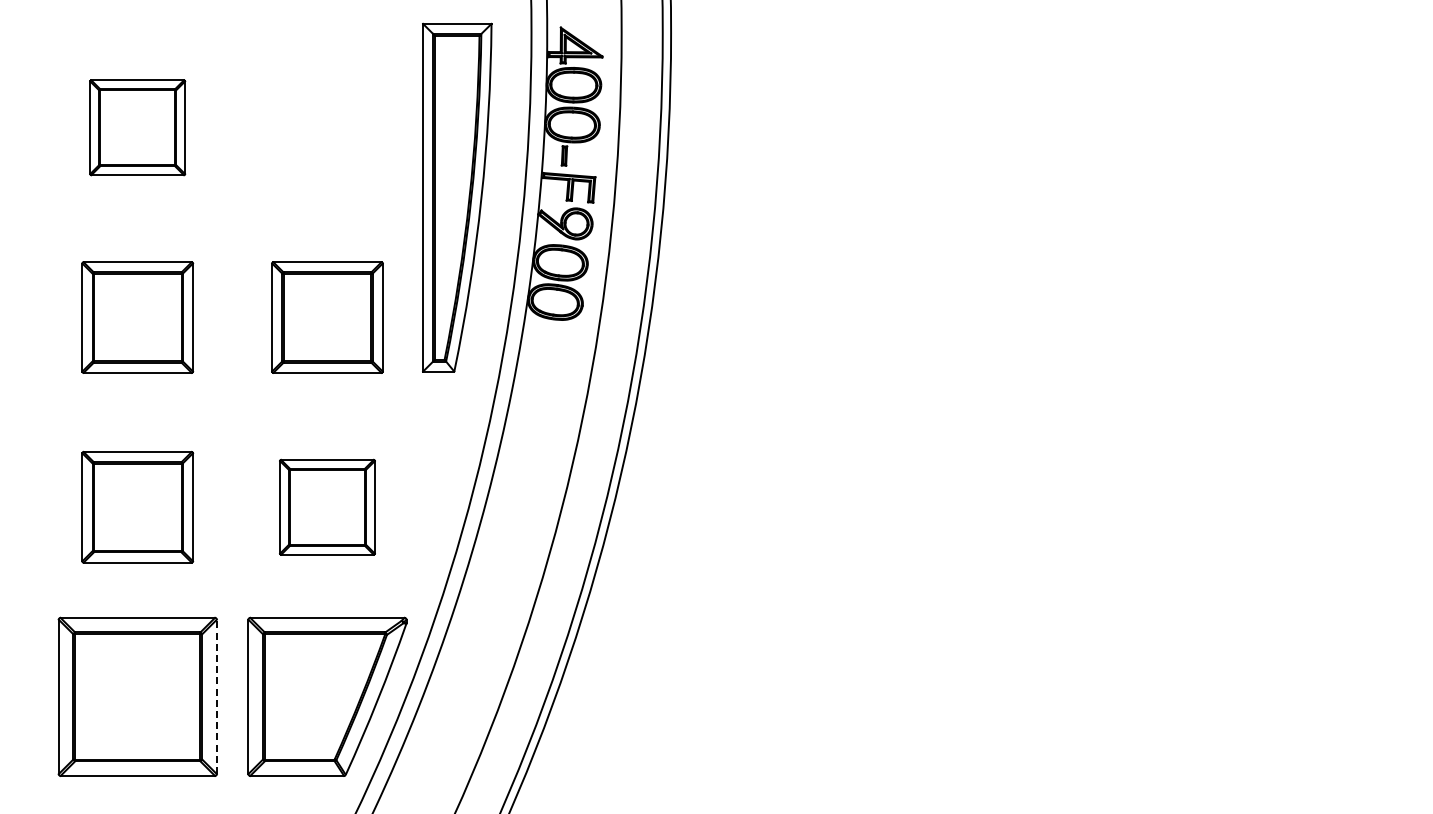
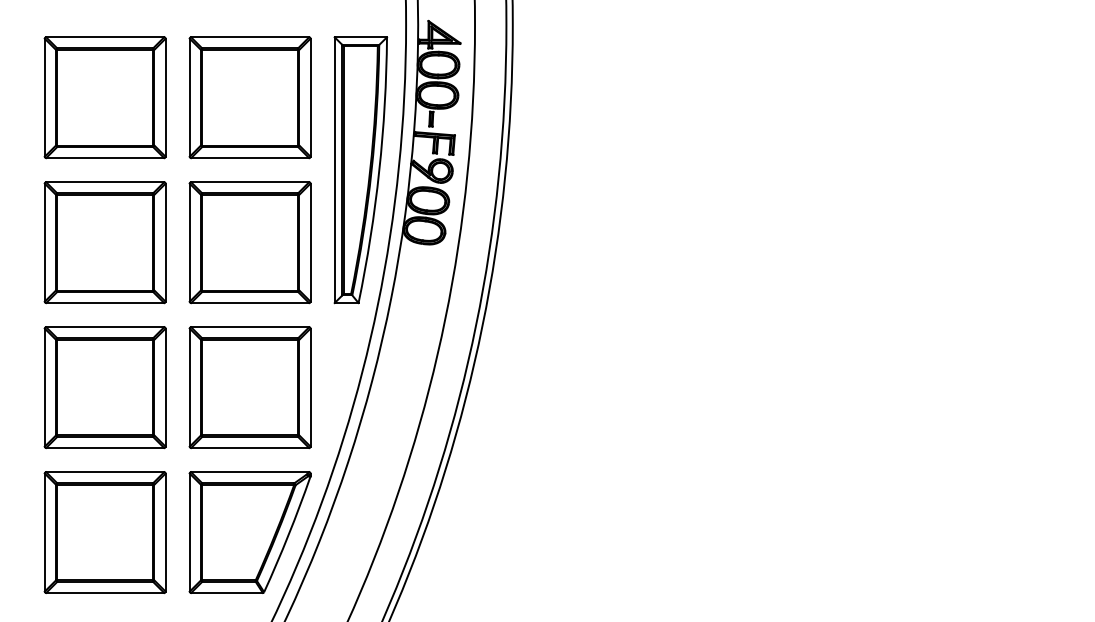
part: (137, 127) -> (104, 97), size x1.67
part: (327, 127) -> (250, 97), added
part: (457, 197) -> (361, 169), moved
part: (137, 317) -> (104, 242), size x1.43
part: (327, 317) -> (250, 242), size x1.43
part: (137, 507) -> (104, 387), size x1.43
part: (327, 507) -> (250, 387), size x1.67
line: (216, 696) -> (165, 532), dashed -> solid

